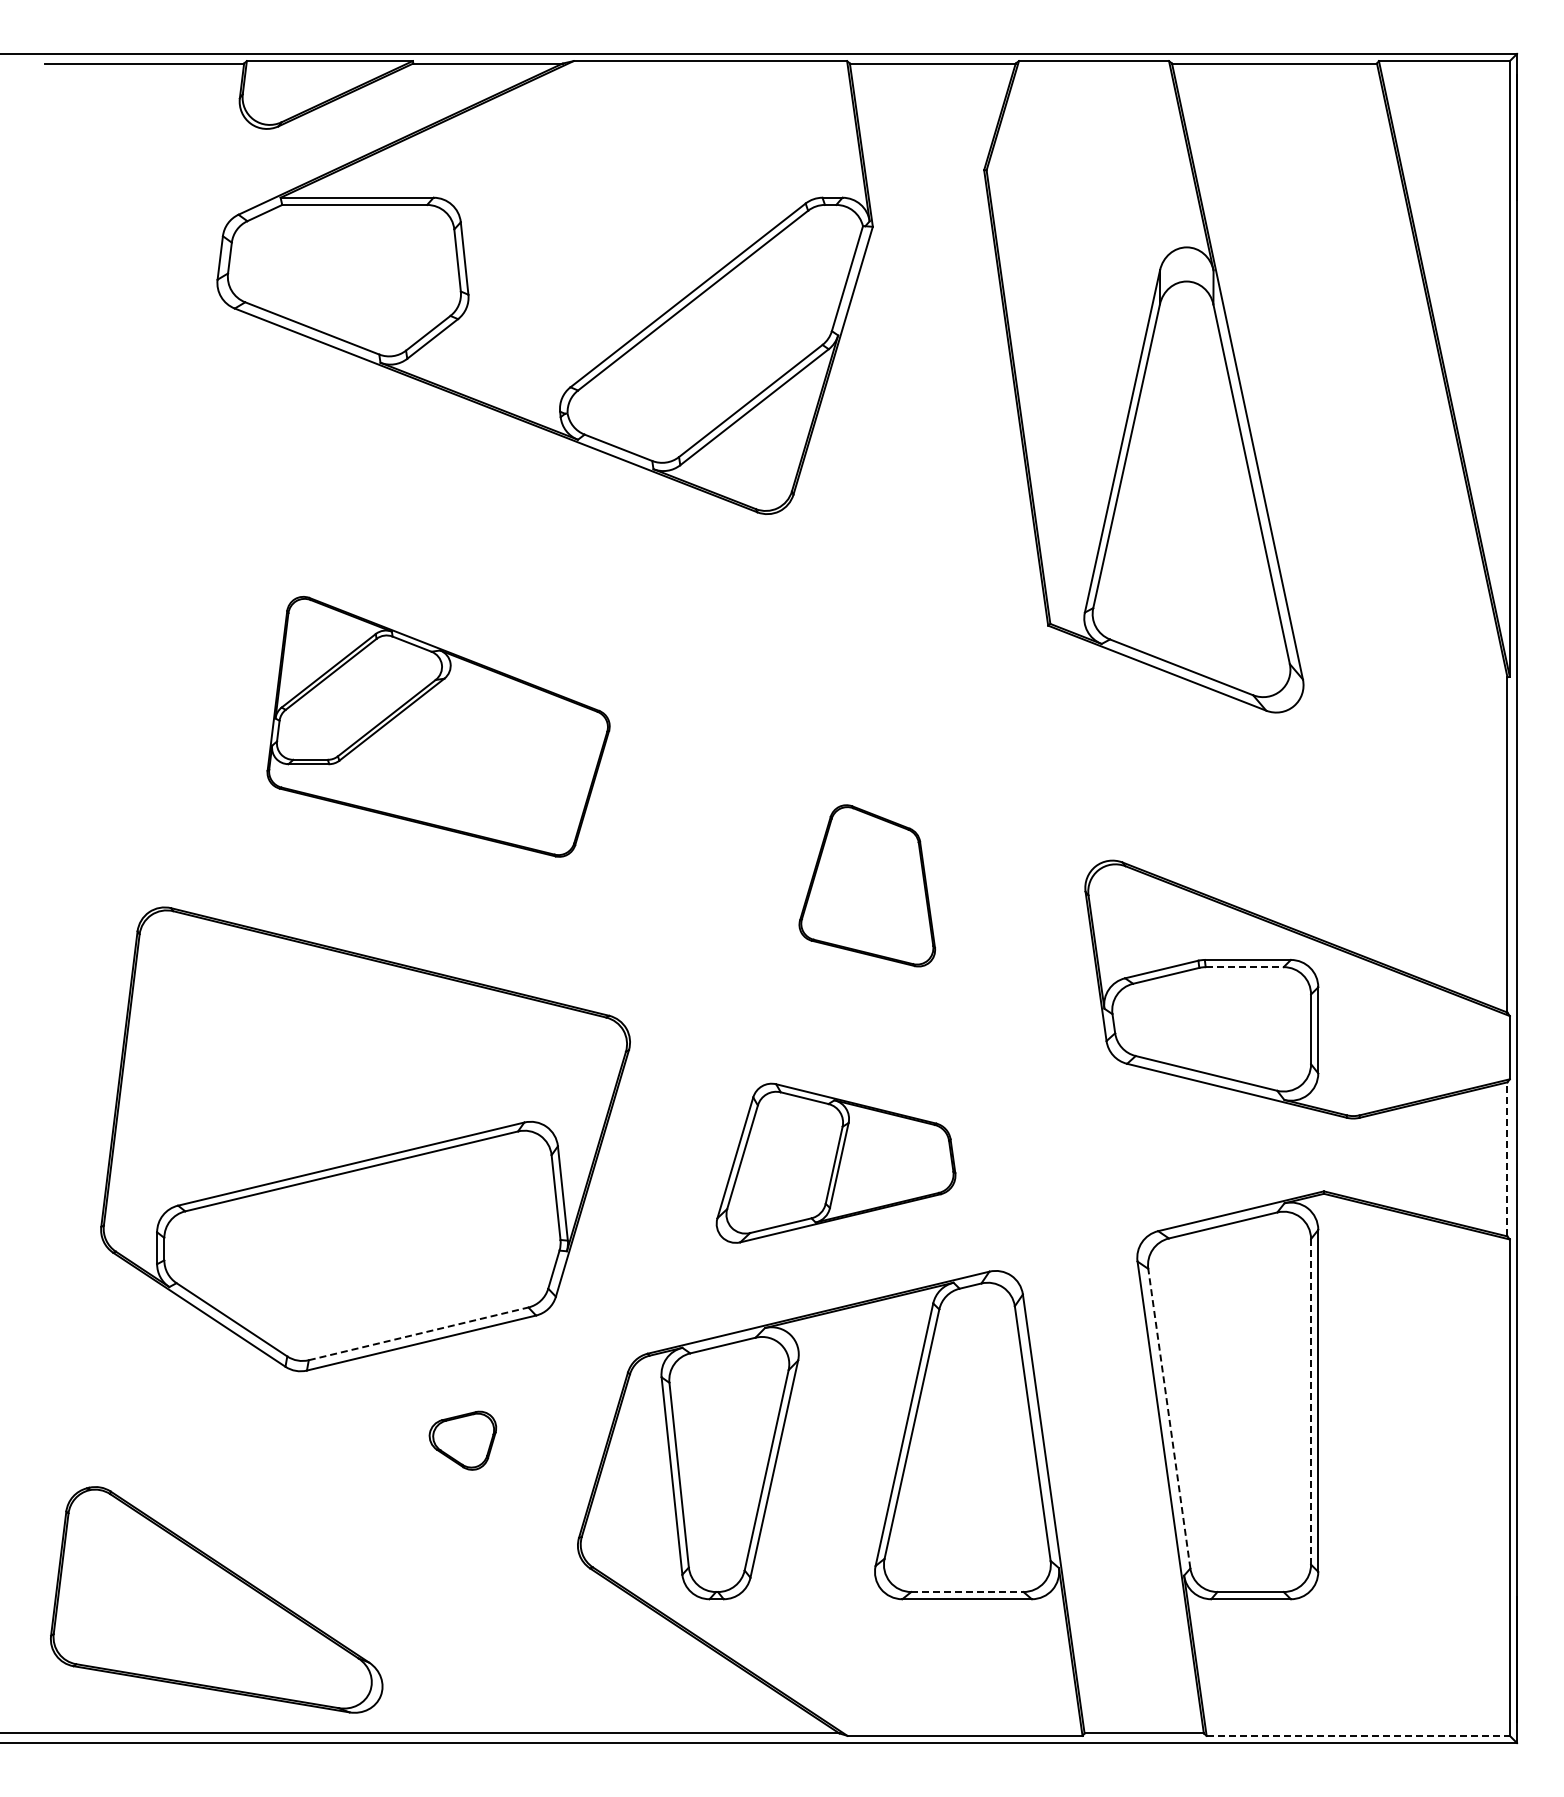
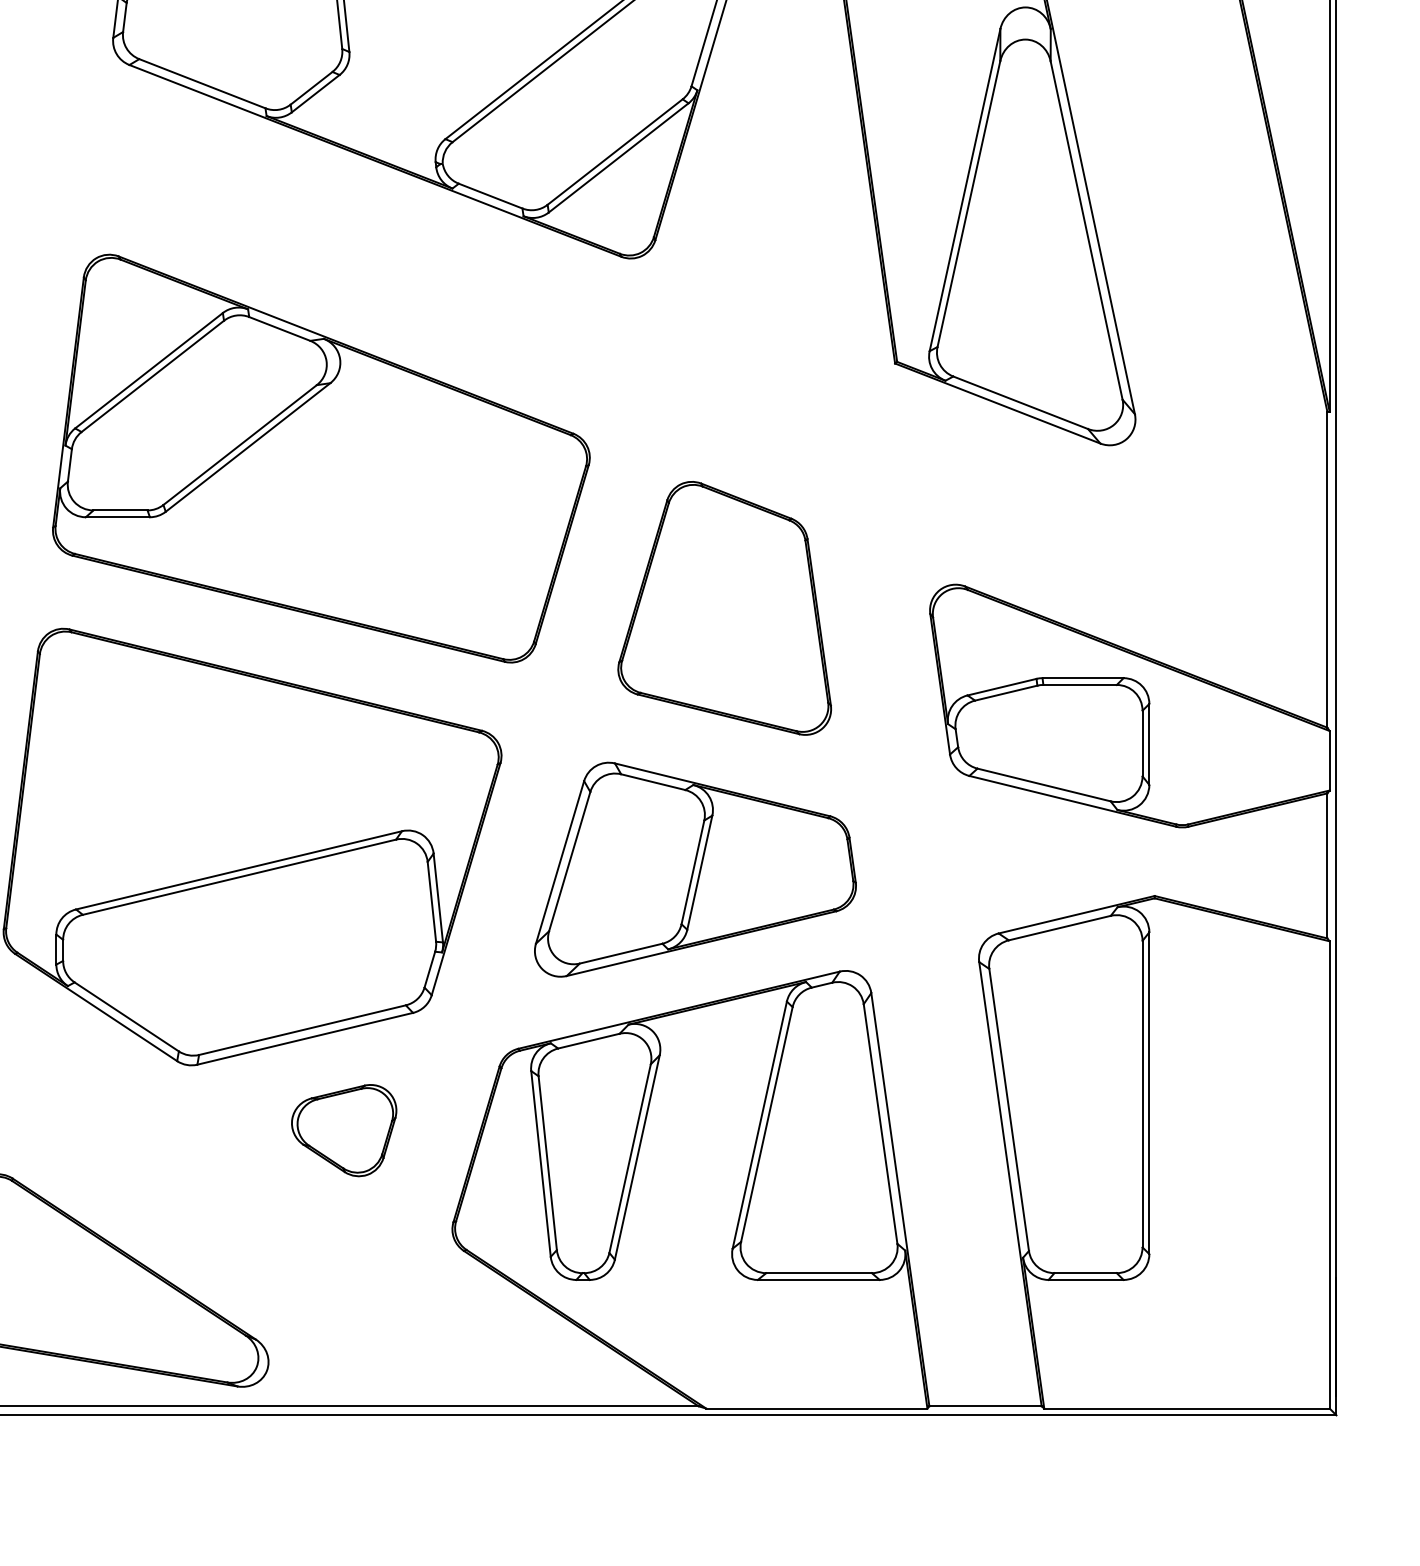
part: (438, 726) -> (321, 458), size x1.67
part: (867, 885) -> (725, 608), size x1.67
line: (1245, 967) -> (1080, 685), dashed -> solid
line: (1507, 1158) -> (1327, 865), dashed -> solid
part: (835, 1162) -> (694, 868), size x1.43
line: (418, 1333) -> (302, 1029), dashed -> solid
line: (1311, 1401) -> (1142, 1093), dashed -> solid
line: (1169, 1418) -> (1009, 1109), dashed -> solid
part: (462, 1440) -> (343, 1130), size x1.67
line: (967, 1592) -> (819, 1273), dashed -> solid
line: (1358, 1735) -> (1187, 1408), dashed -> solid

